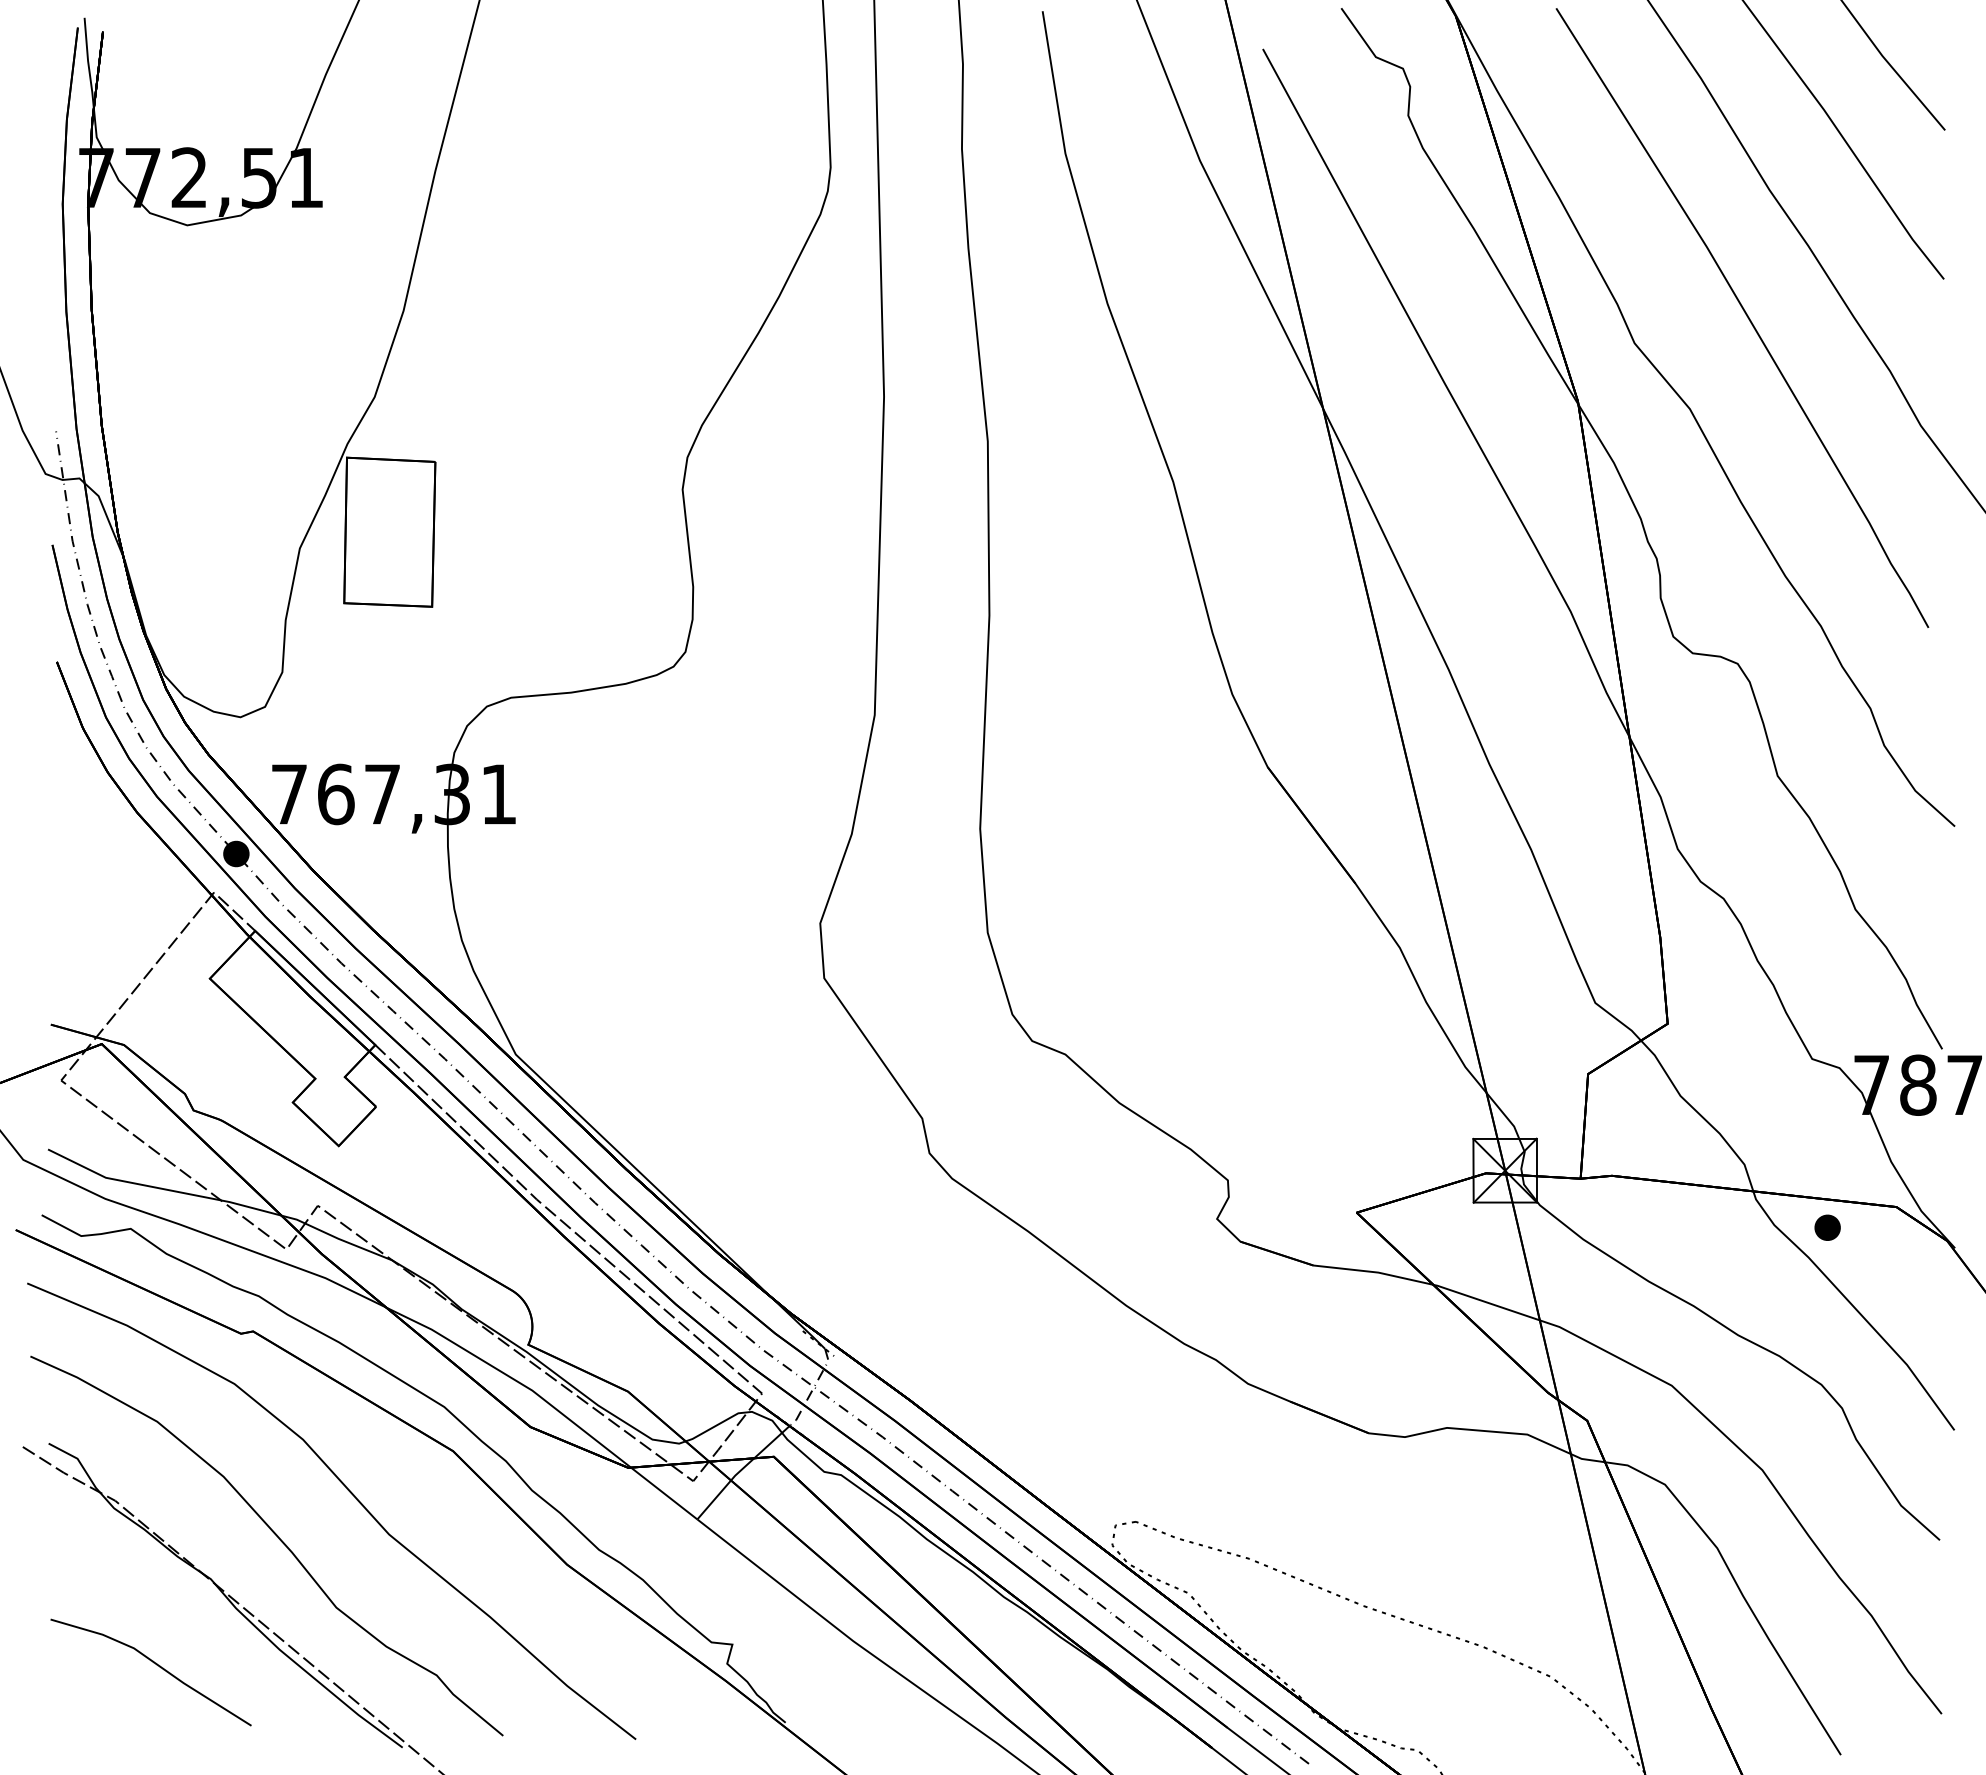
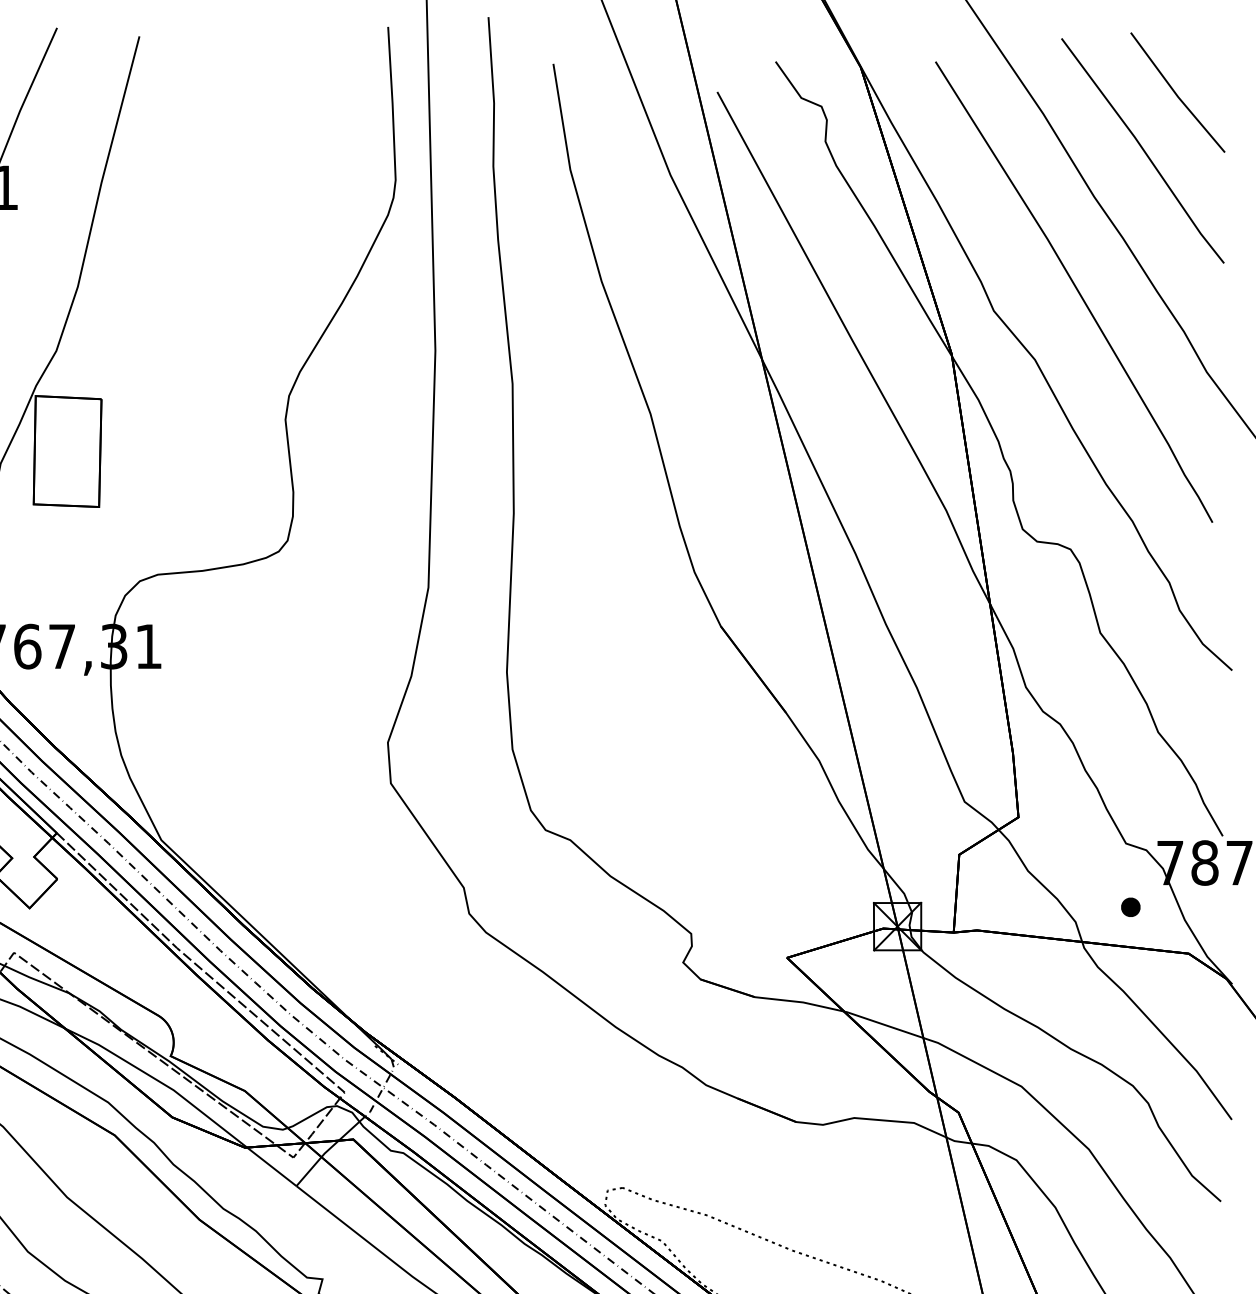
part: (1827, 1227) -> (1130, 907), moved

